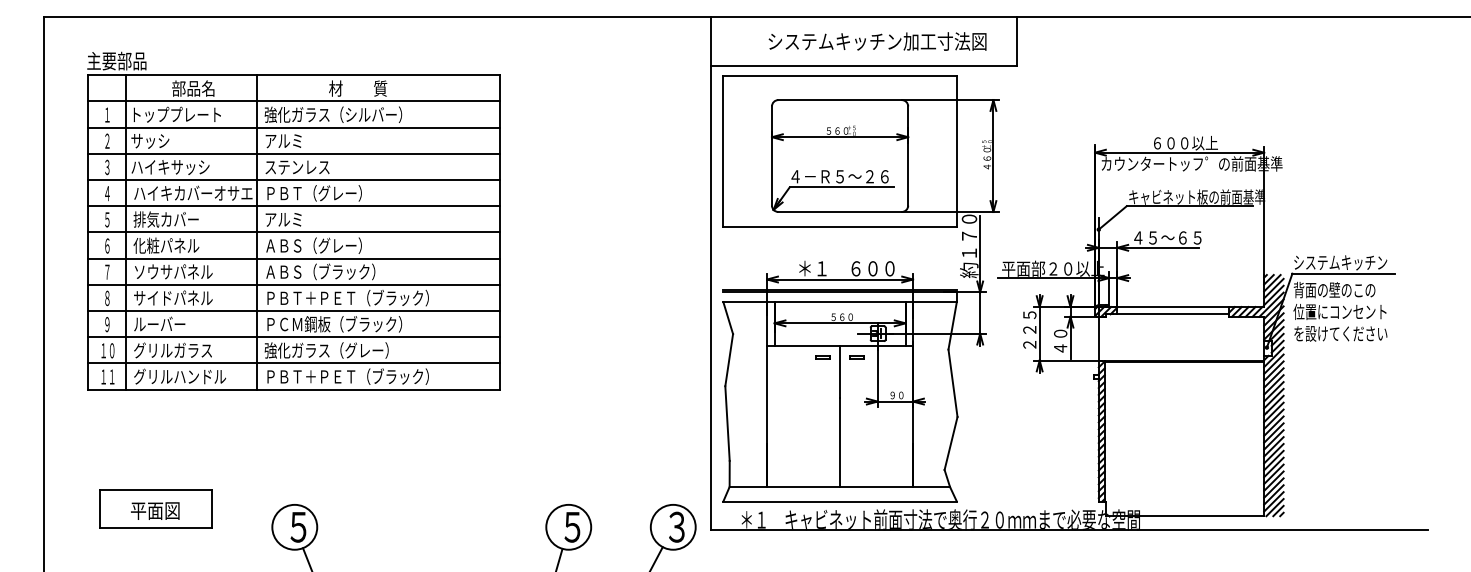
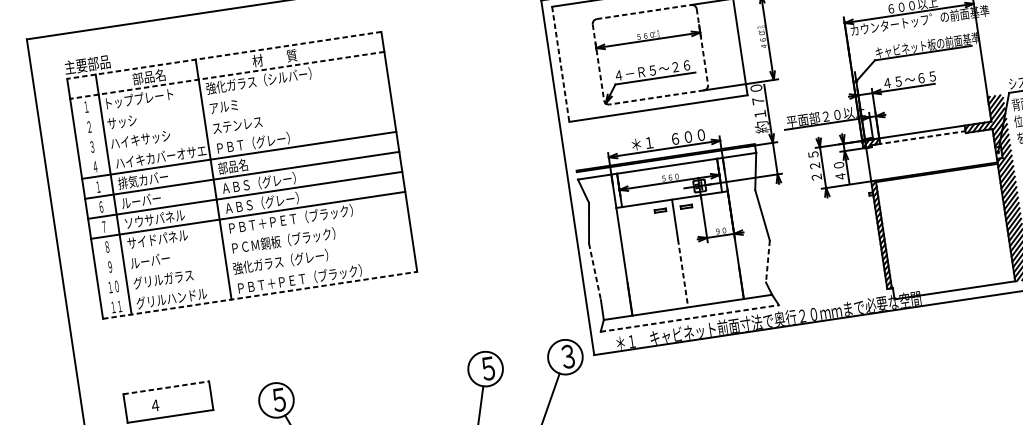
line: (294, 75) -> (224, 55), solid -> dashed
line: (840, 100) -> (644, 12), solid -> dashed
line: (294, 101) -> (227, 75), solid -> dashed
line: (293, 127) -> (229, 95), removed
line: (723, 151) -> (560, 64), solid -> dashed
line: (293, 153) -> (232, 115), removed
line: (772, 156) -> (598, 62), solid -> dashed
line: (908, 156) -> (702, 47), solid -> dashed
line: (293, 180) -> (235, 135), removed
line: (840, 211) -> (657, 97), solid -> dashed
text: (107, 219) -> (98, 186), ５ -> １
text: (283, 219) -> (232, 166), アルミ -> 部品名
text: (166, 245) -> (146, 199), 化粧パネル -> ルーバー
text: (346, 271) -> (286, 199), ＡＢＳ（ブラック） -> ＡＢＳ（グレー）
line: (293, 310) -> (250, 235), removed
line: (1171, 314) -> (921, 137), solid -> dashed
line: (293, 337) -> (253, 255), removed
line: (293, 363) -> (256, 275), removed
line: (294, 389) -> (260, 295), solid -> dashed
line: (727, 424) -> (595, 272), solid -> dashed
line: (840, 442) -> (683, 273), solid -> dashed
line: (950, 443) -> (767, 261), solid -> dashed
line: (156, 490) -> (166, 388), solid -> dashed
line: (840, 501) -> (690, 318), solid -> dashed
text: (155, 510) -> (168, 403), 平面図 -> ４

